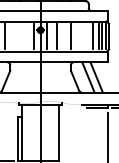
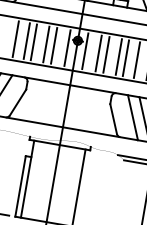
line: (9, 36) -> (33, 41), added
line: (18, 36) -> (45, 44), added
line: (24, 36) -> (54, 45), added
line: (62, 36) -> (106, 54), added
line: (76, 36) -> (126, 58), added
line: (84, 36) -> (137, 59), added

